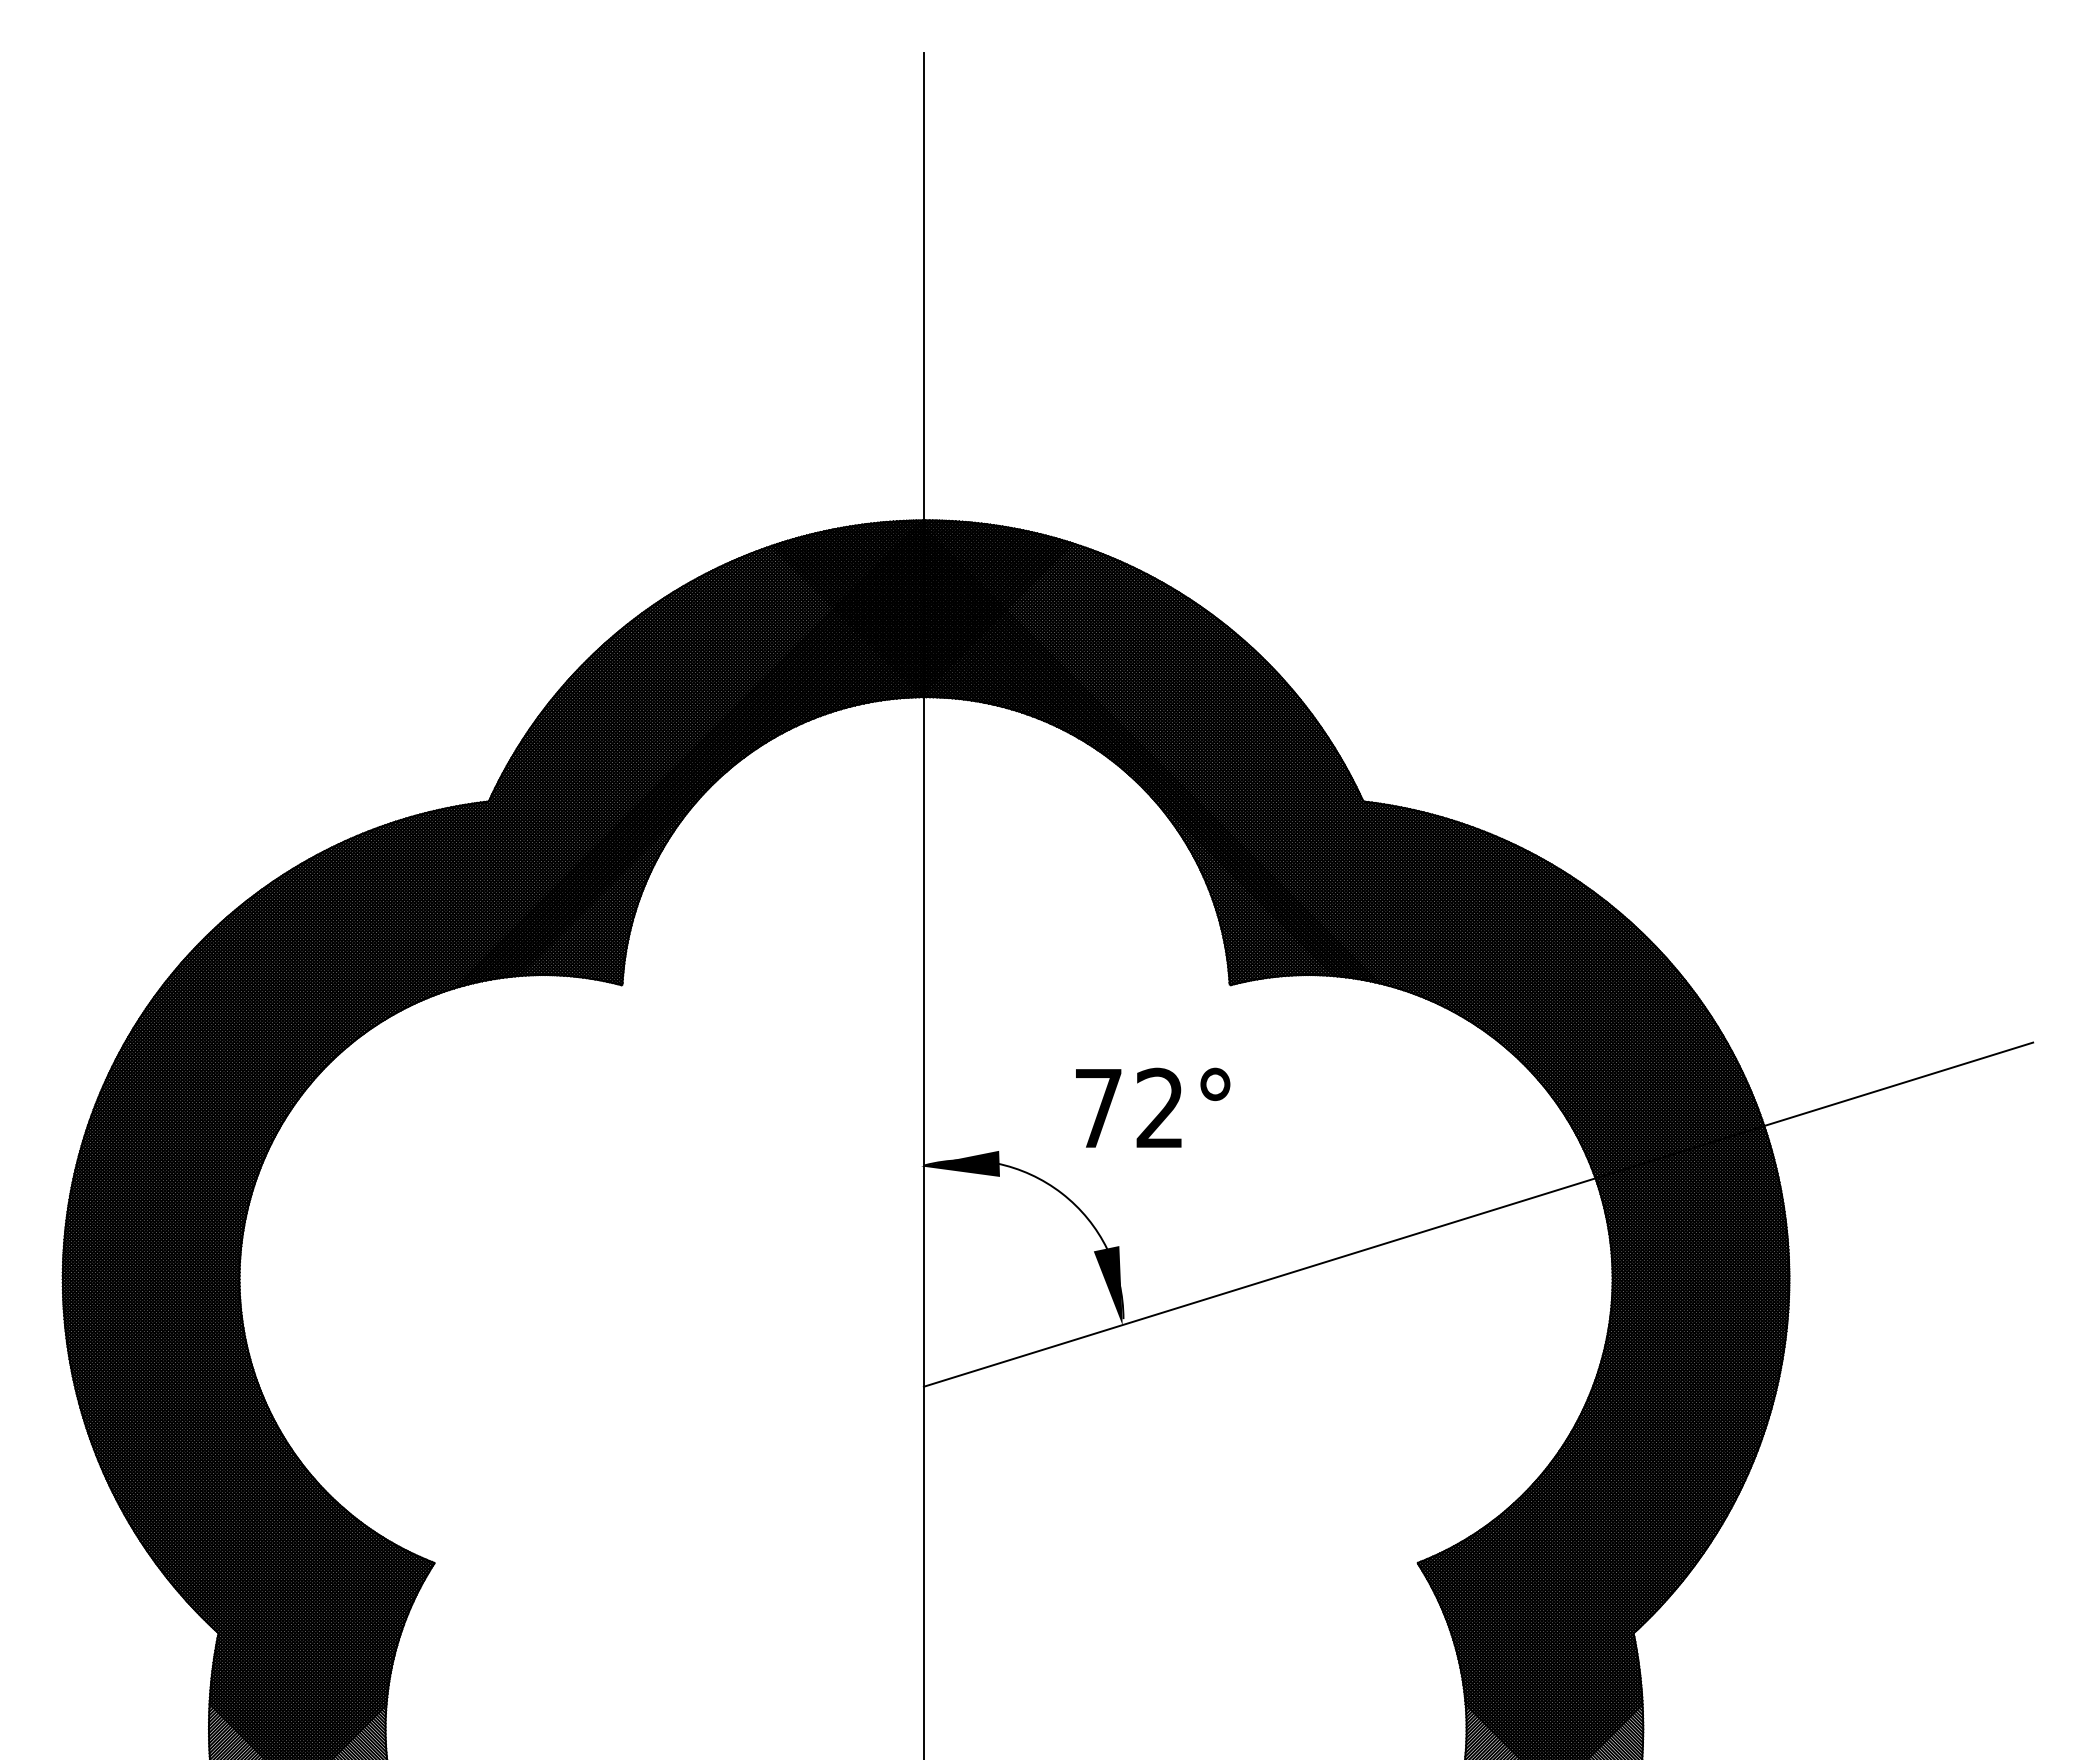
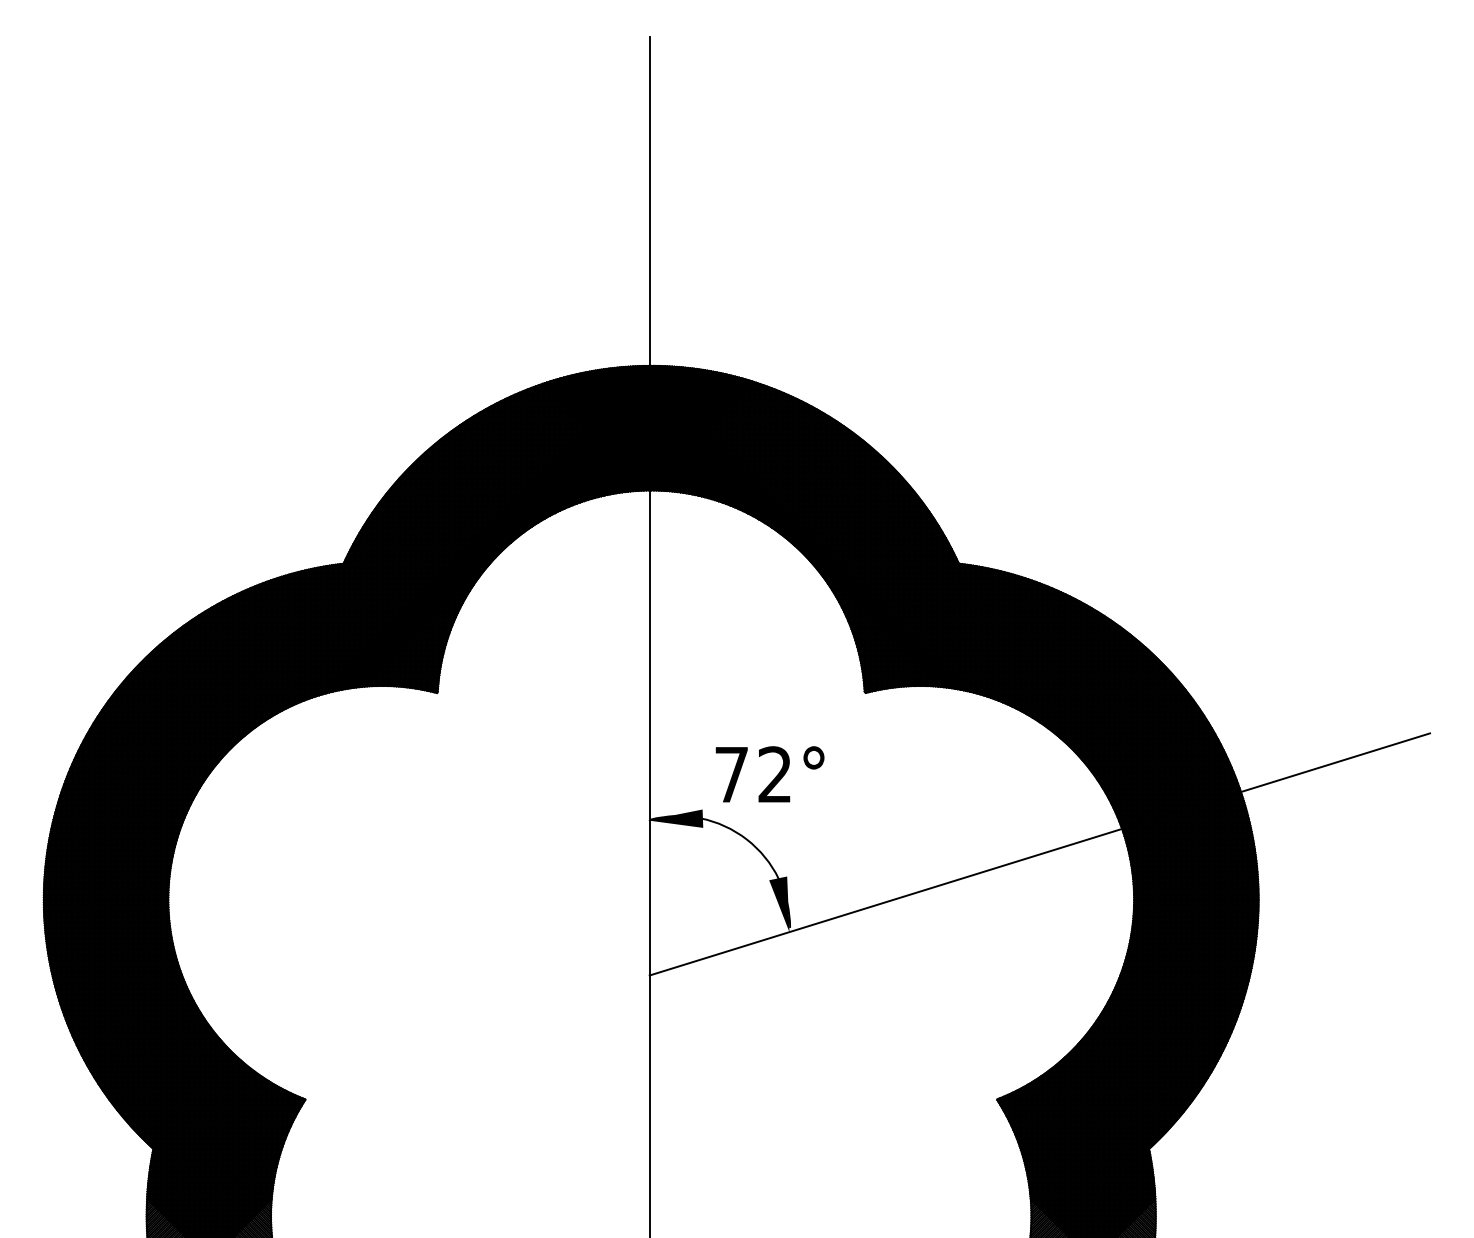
text: (1153, 1107) -> (770, 774), moved

